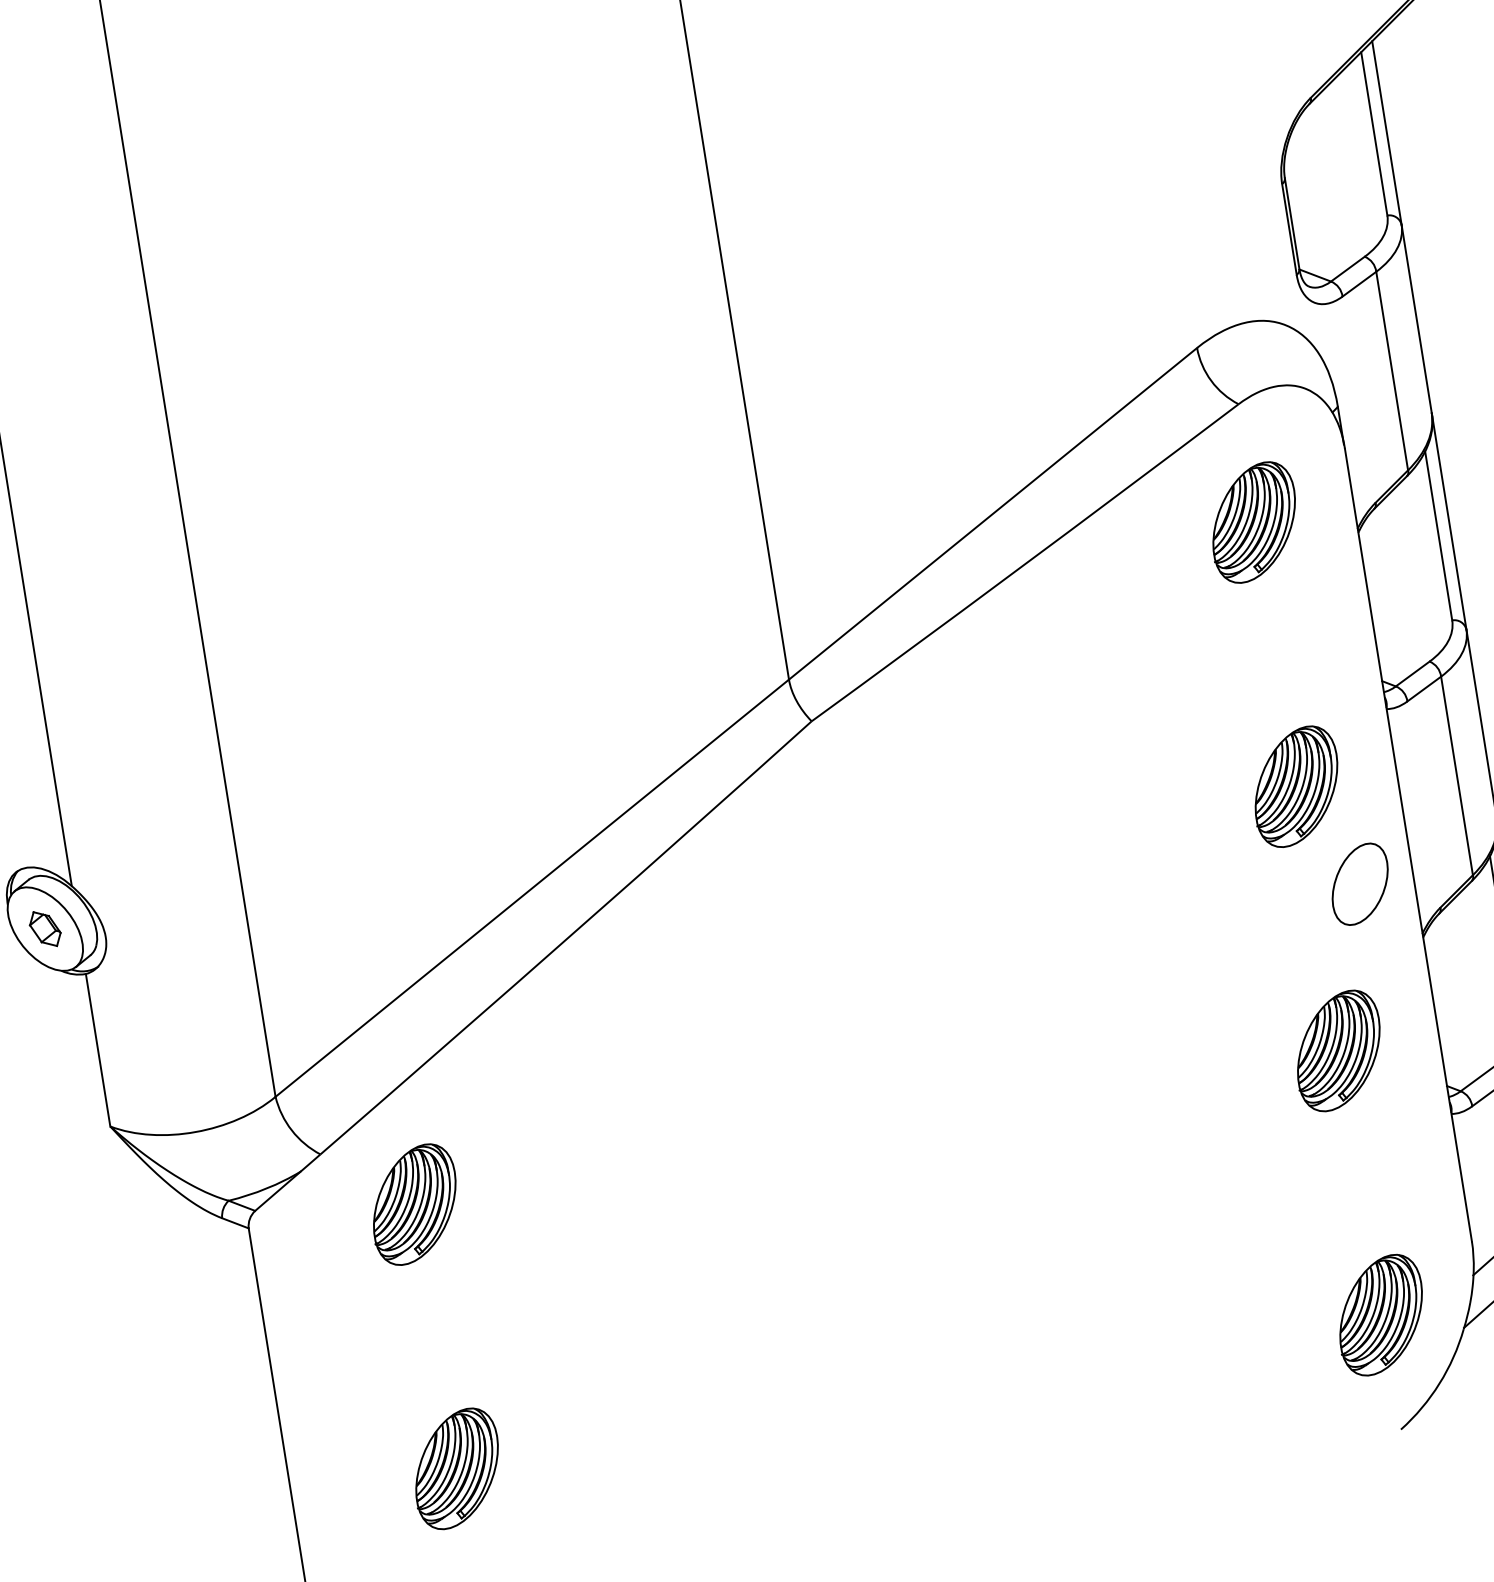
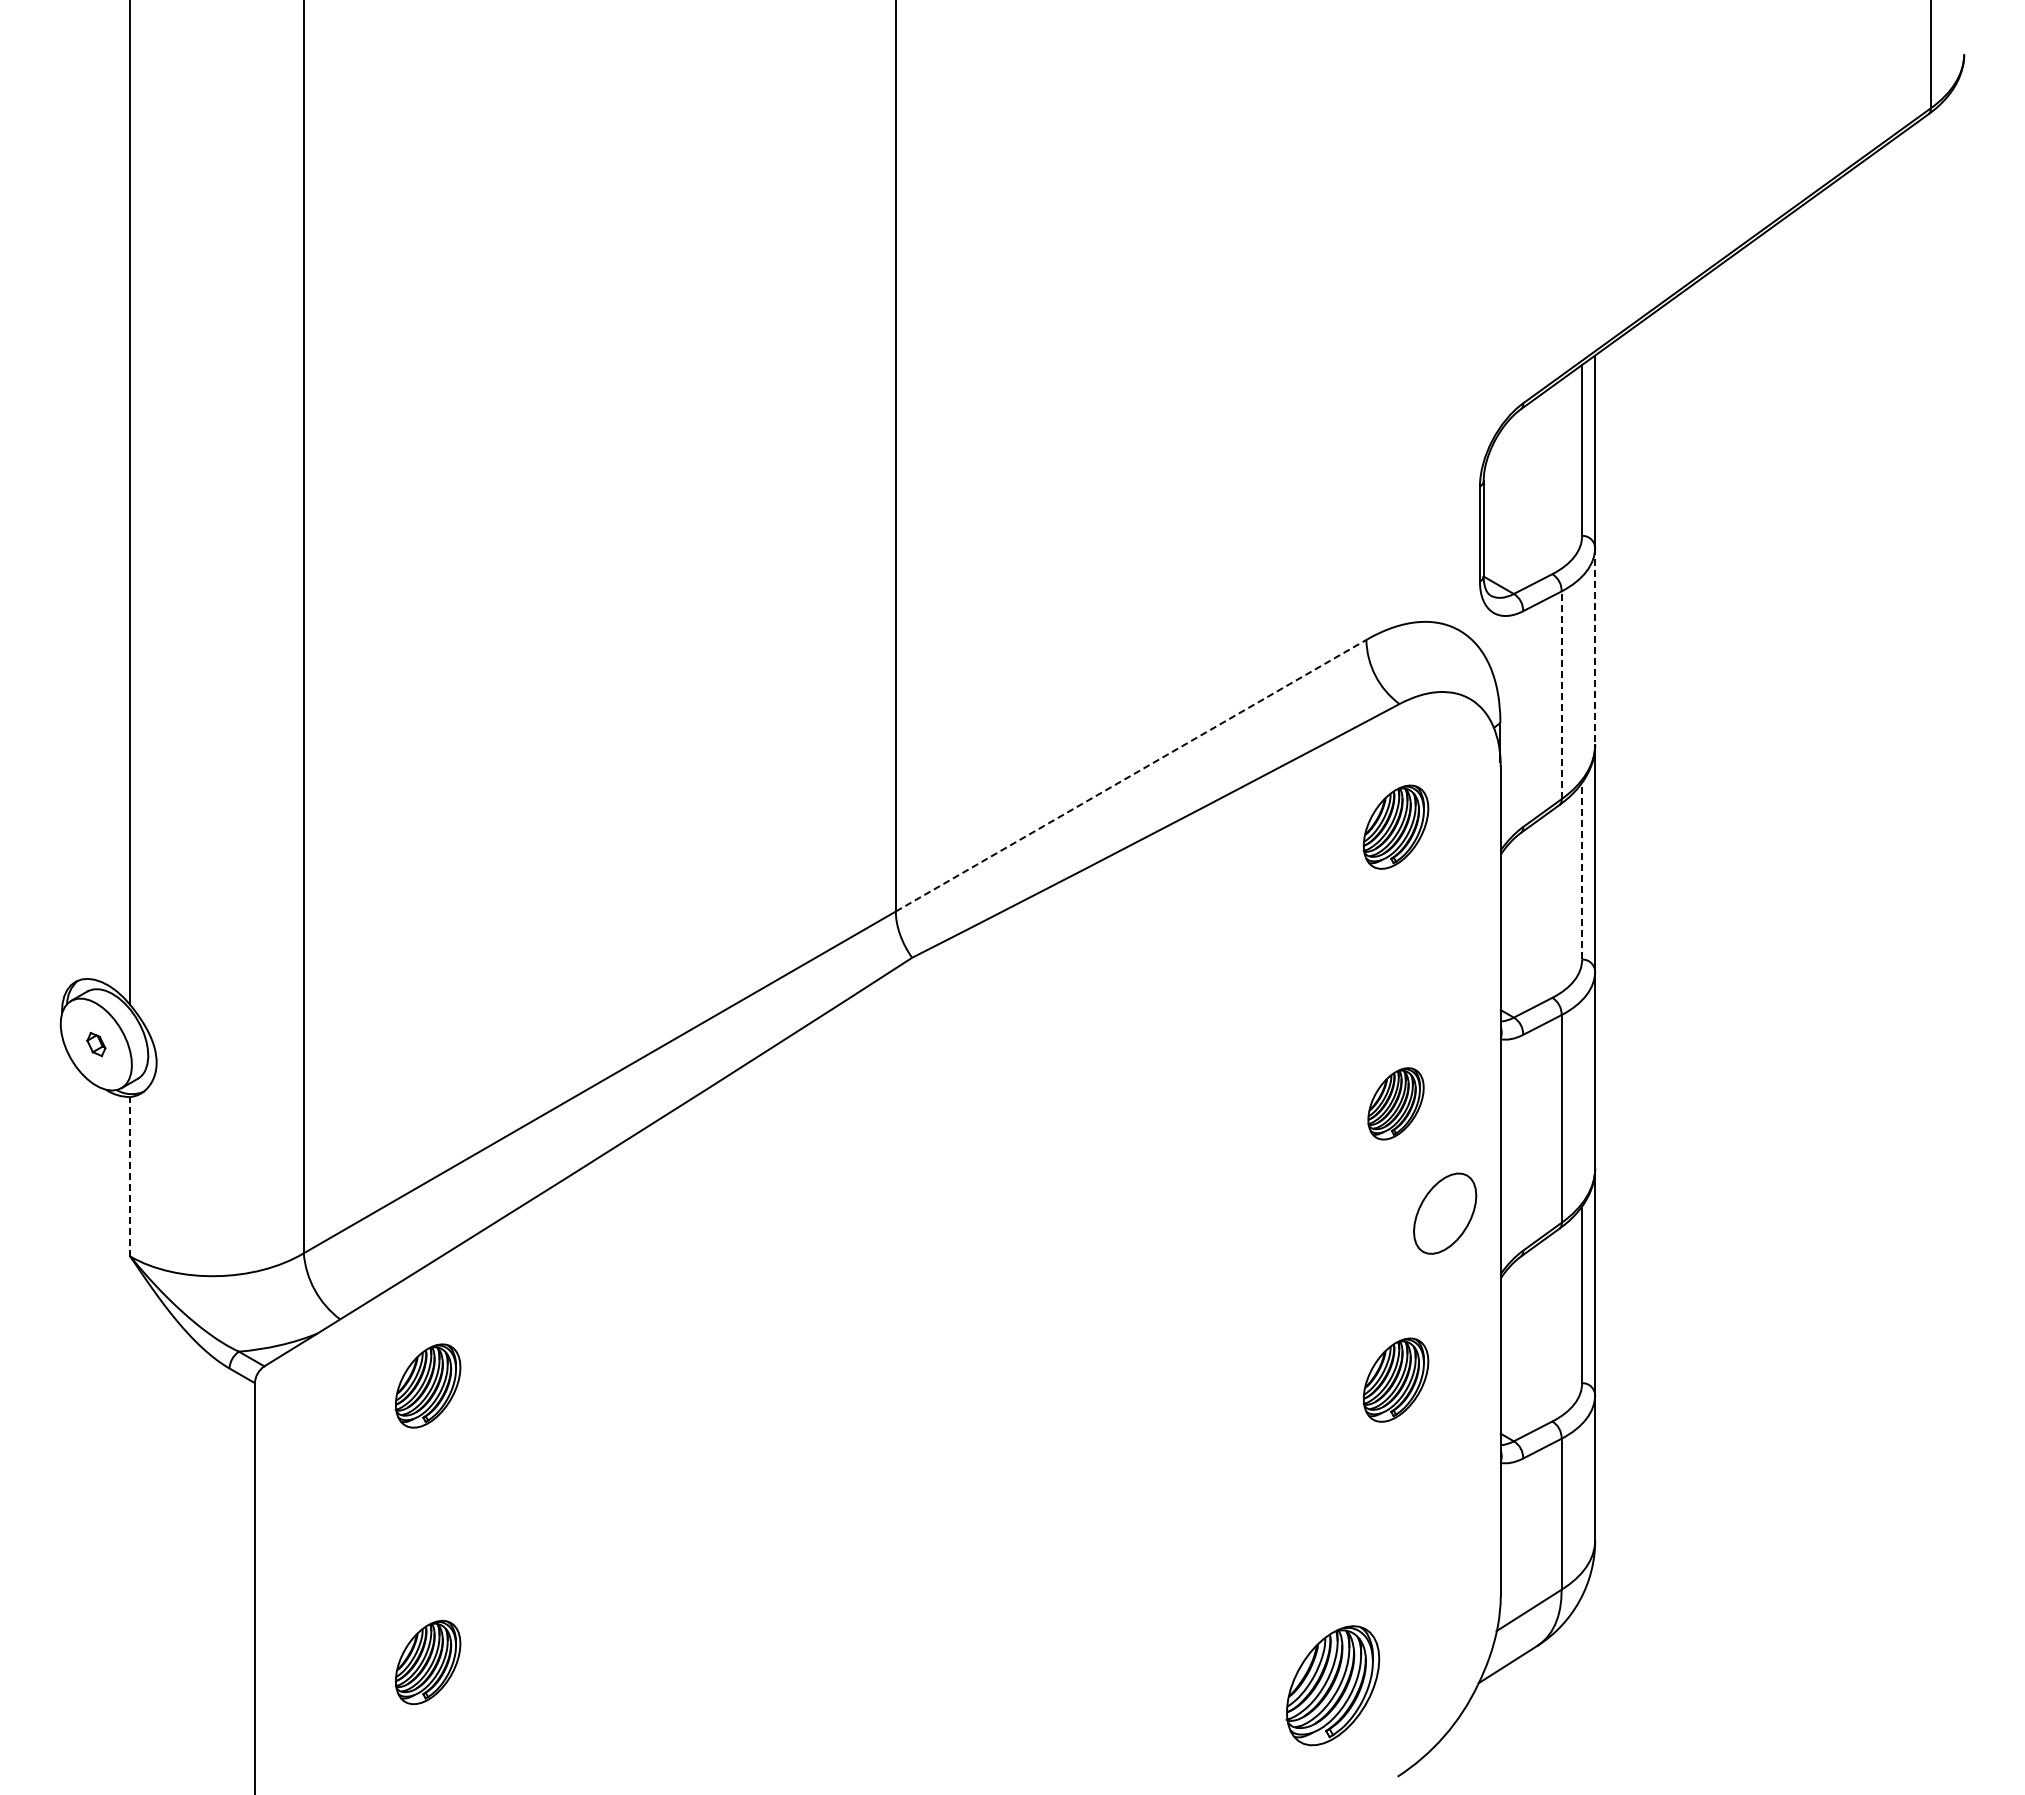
line: (1417, 319) -> (1595, 646), solid -> dashed
line: (1392, 371) -> (1561, 695), solid -> dashed
line: (993, 513) -> (1131, 775), solid -> dashed
part: (1253, 521) -> (1395, 826), size x0.7
line: (1438, 535) -> (1582, 870), solid -> dashed
part: (1295, 786) -> (1395, 1103), size x0.6
part: (45, 929) -> (96, 1044), size x0.6
line: (98, 1049) -> (130, 1176), solid -> dashed
part: (1338, 1050) -> (1395, 1379), size x0.7
part: (414, 1204) -> (427, 1385), size x0.7
part: (1380, 1315) -> (1332, 1685), moved
part: (456, 1468) -> (427, 1662), size x0.7

